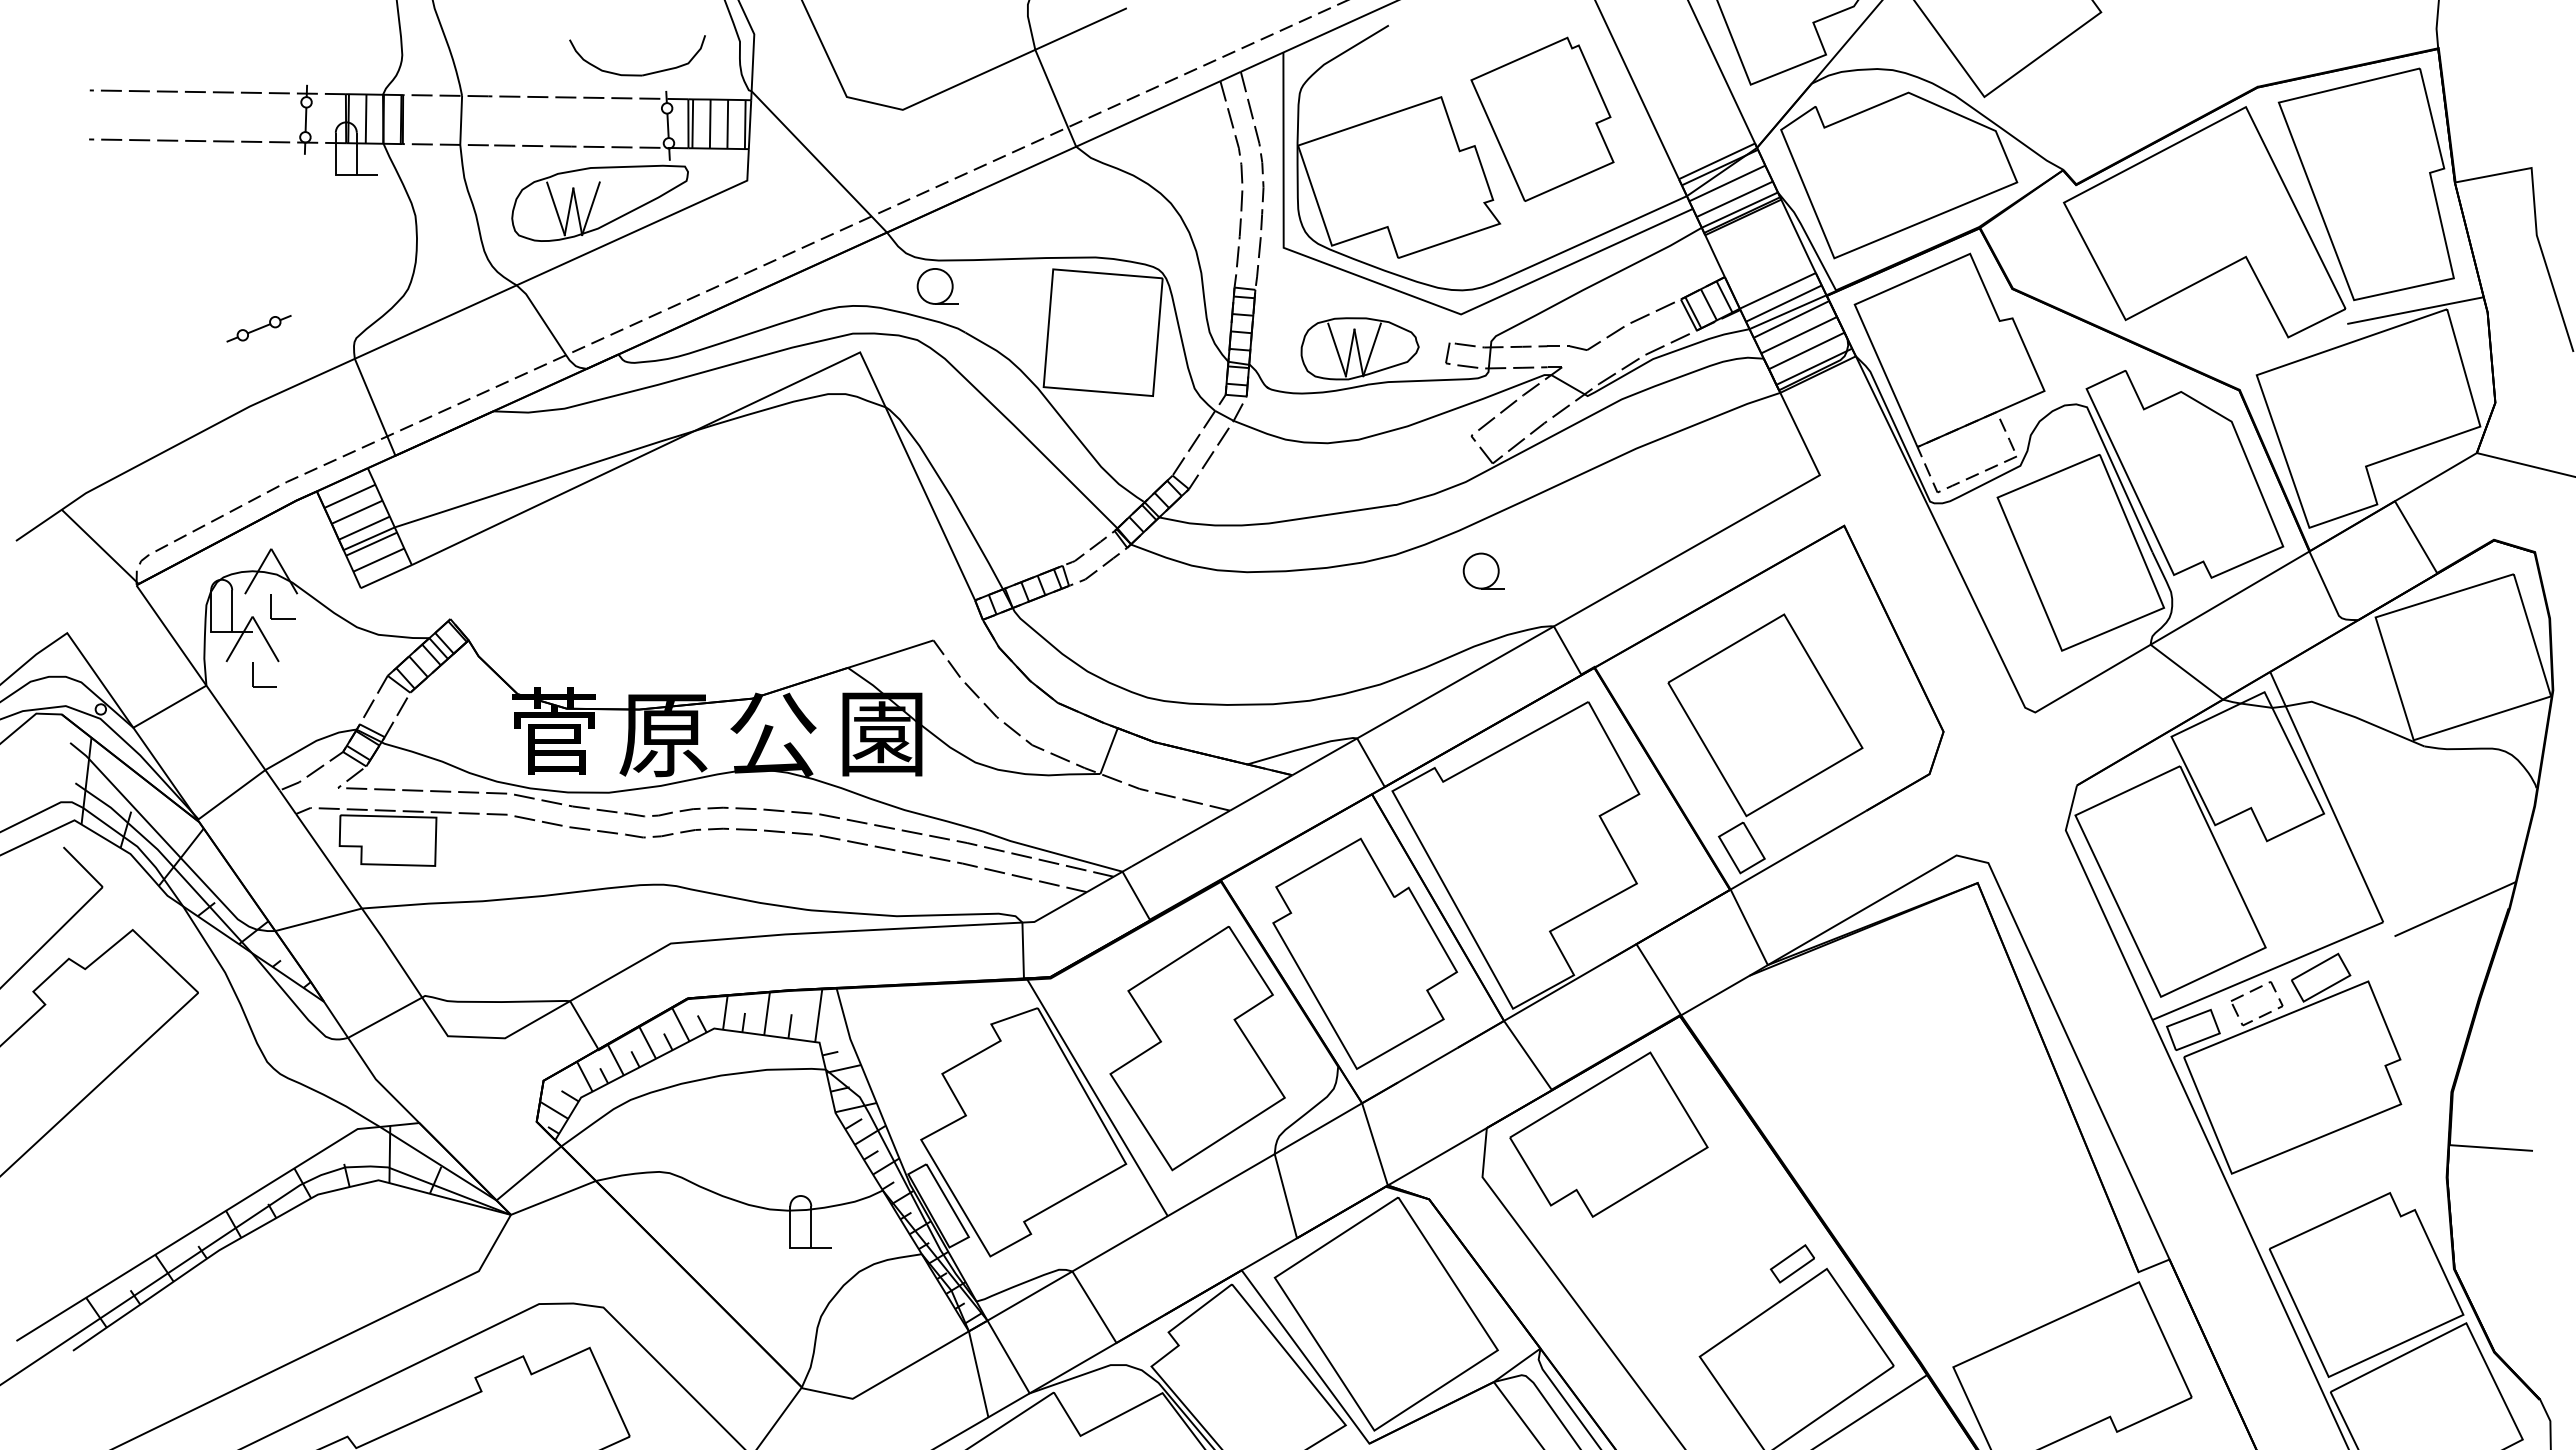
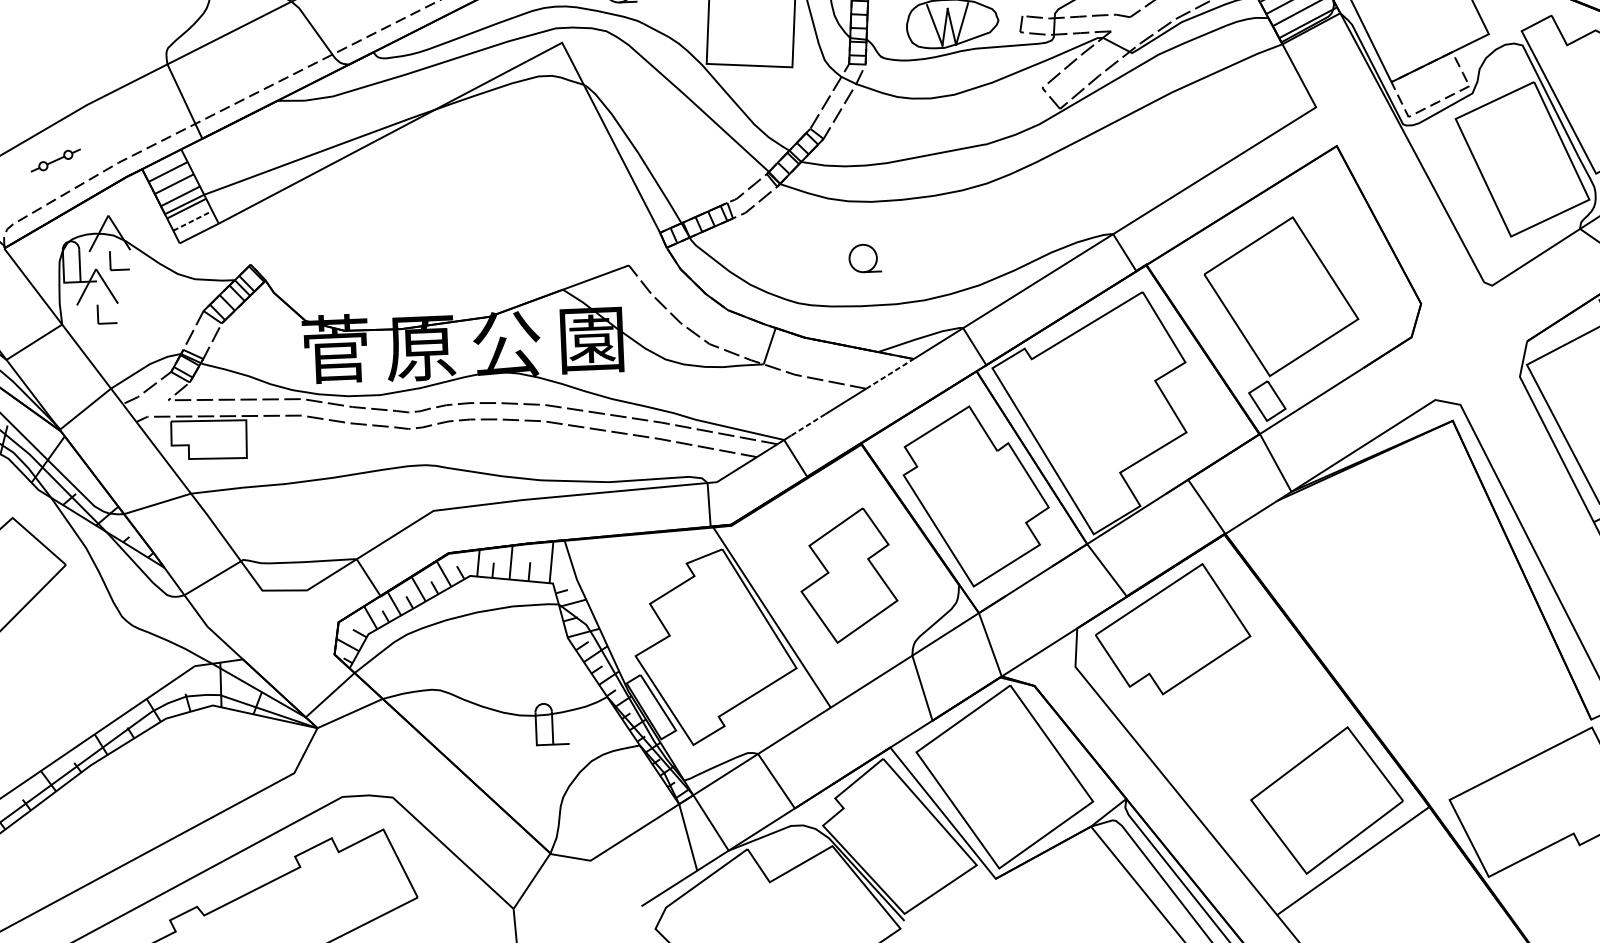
part: (258, 328) -> (55, 160), moved
line: (378, 560) -> (192, 221), solid -> dashed
part: (1483, 570) -> (864, 257), moved
line: (1261, 792) -> (890, 373), solid -> dashed
line: (1154, 853) -> (808, 424), solid -> dashed
part: (1197, 1048) -> (848, 575), size x0.7
part: (1791, 1263) -> (1319, 724), removed

